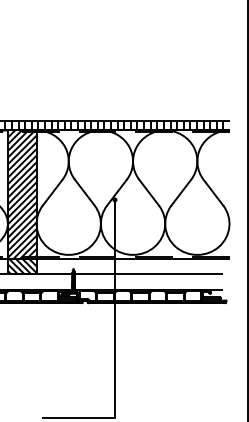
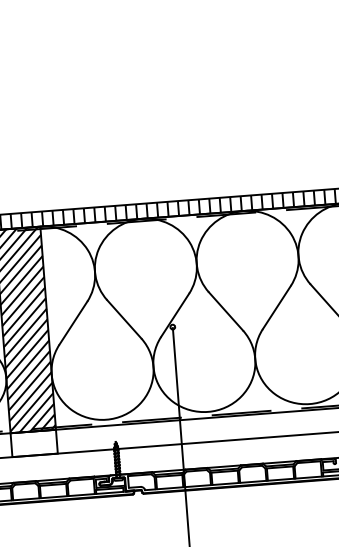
hatch: (21, 265) -> (32, 442), removed

